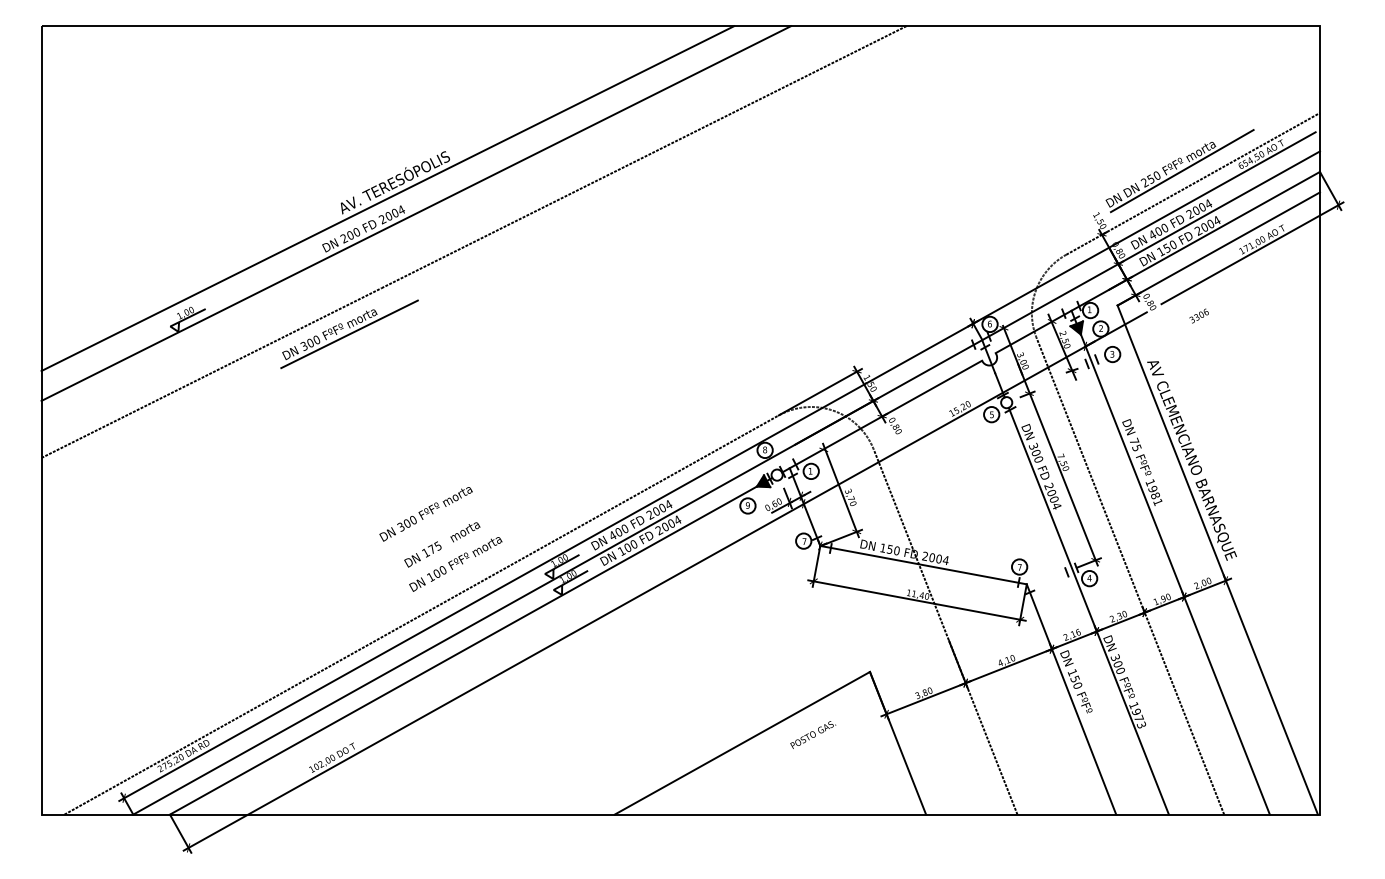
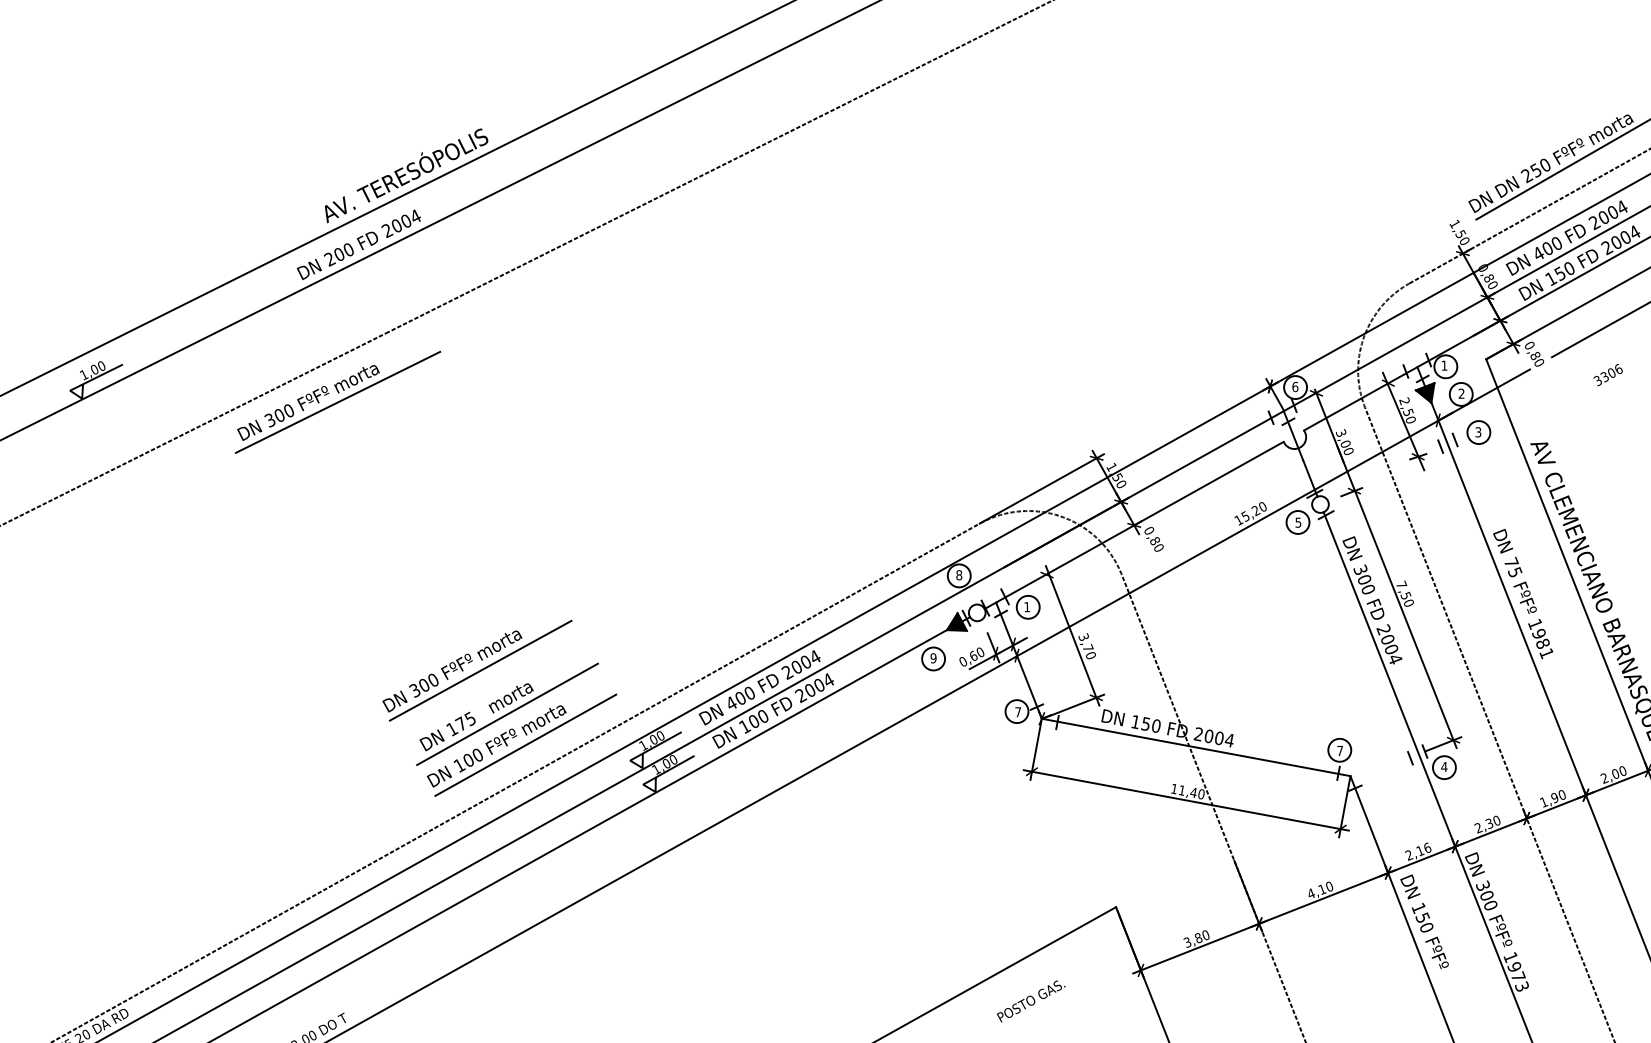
line: (444, 513) -> (479, 670), added
line: (462, 542) -> (506, 713), added
line: (474, 563) -> (524, 745), added

